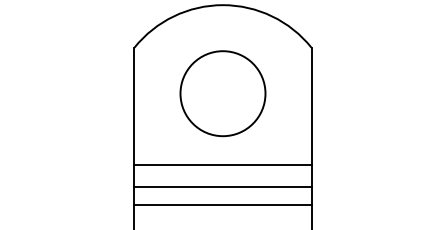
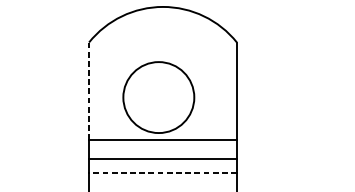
circle: (222, 93) -> (158, 97), moved
line: (134, 106) -> (89, 91), solid -> dashed
line: (223, 204) -> (163, 173), solid -> dashed

